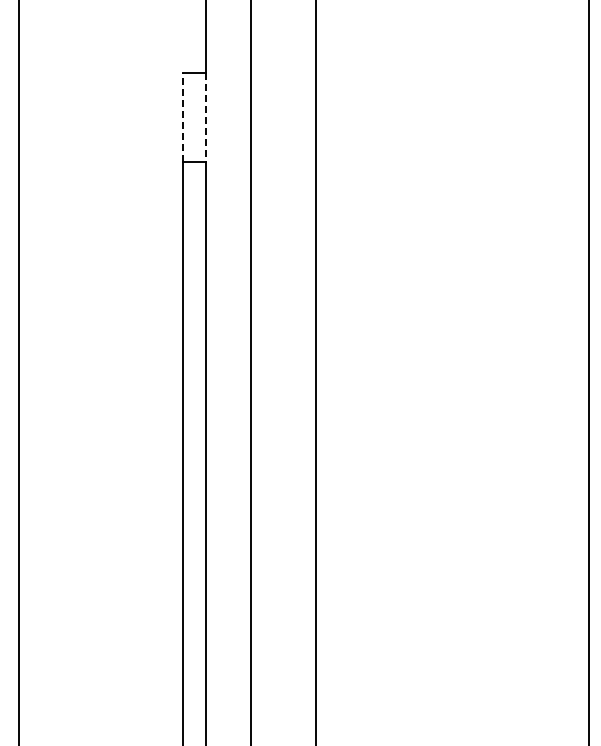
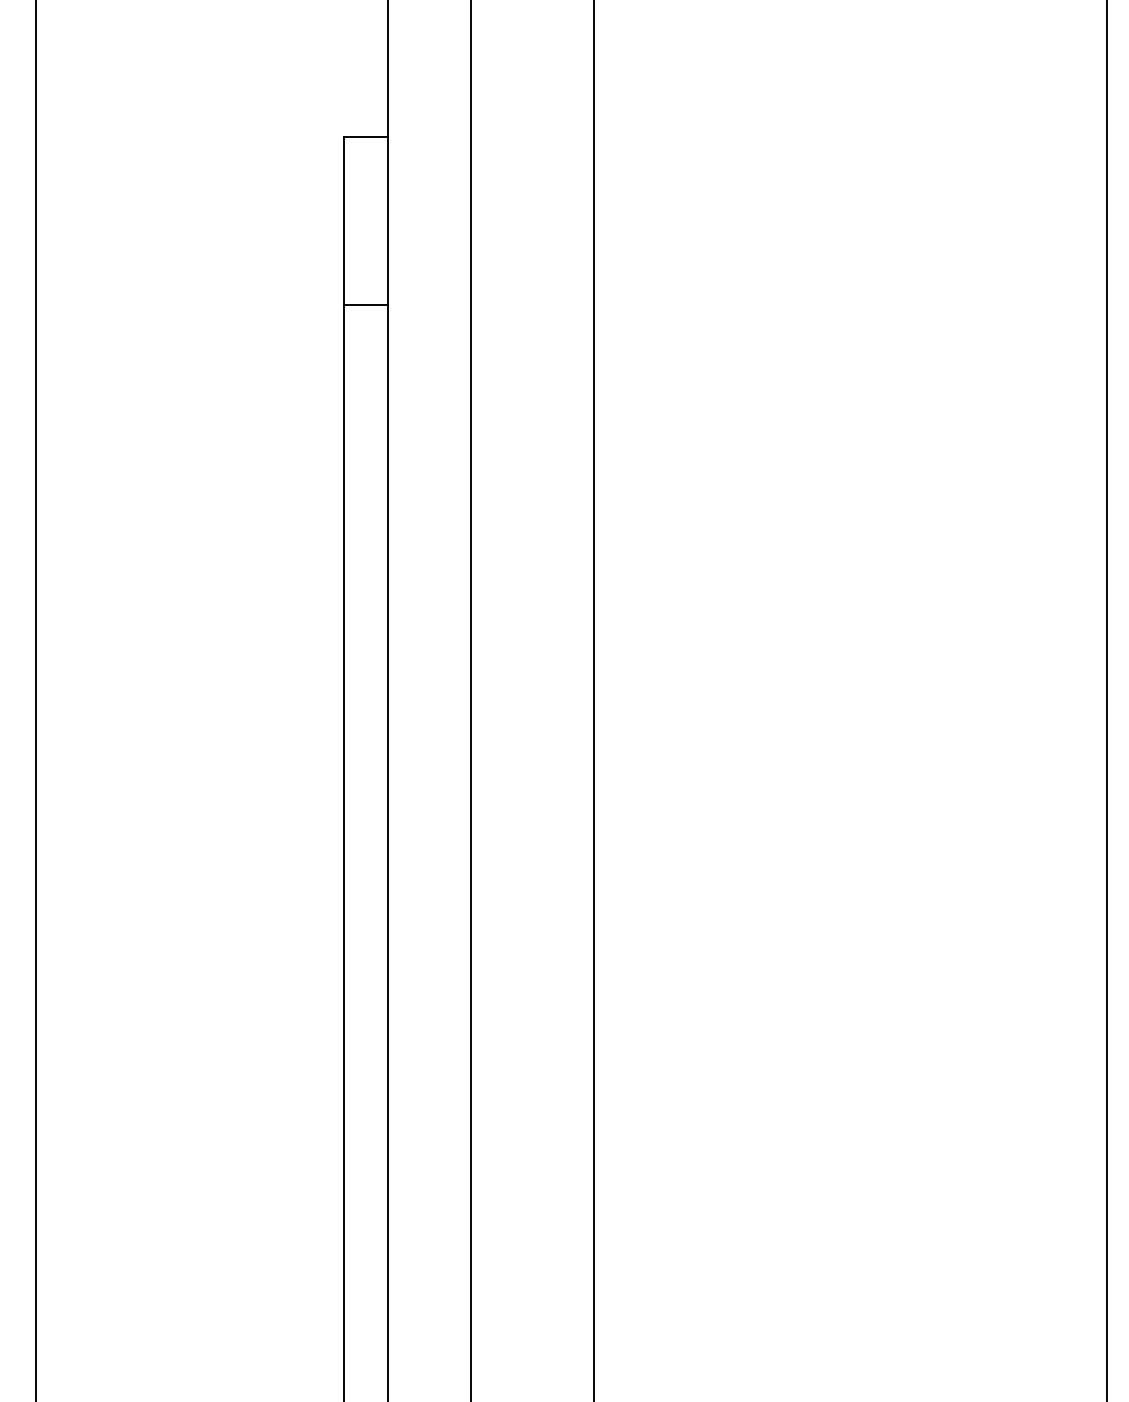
line: (182, 117) -> (342, 220), dashed -> solid
line: (206, 117) -> (387, 220), dashed -> solid

